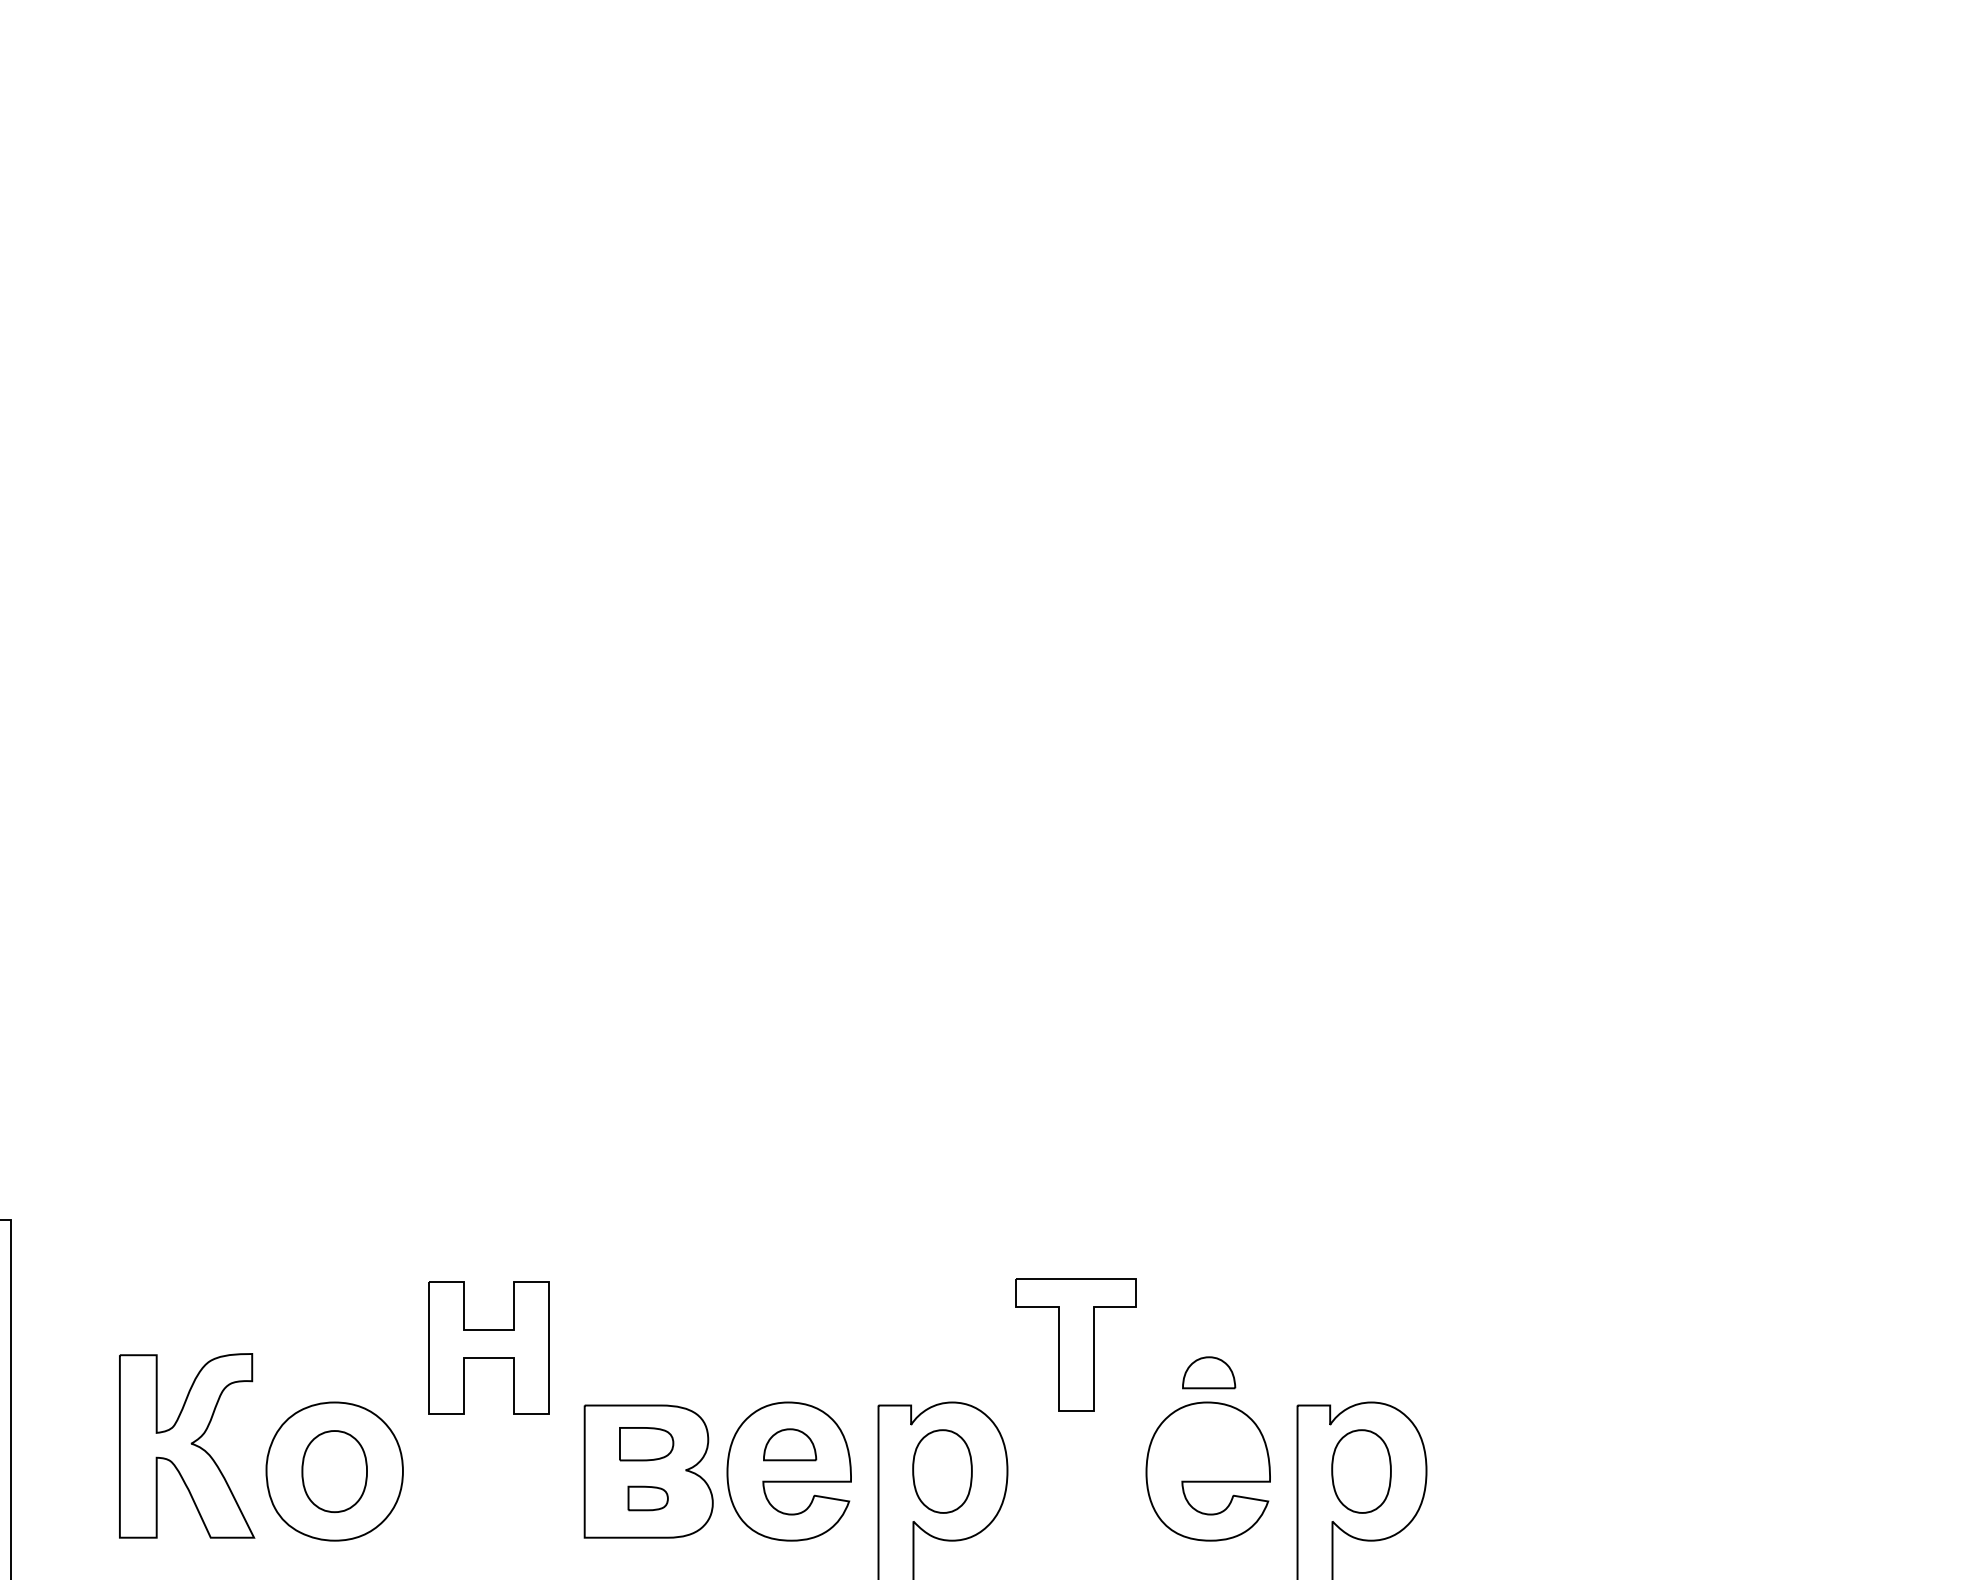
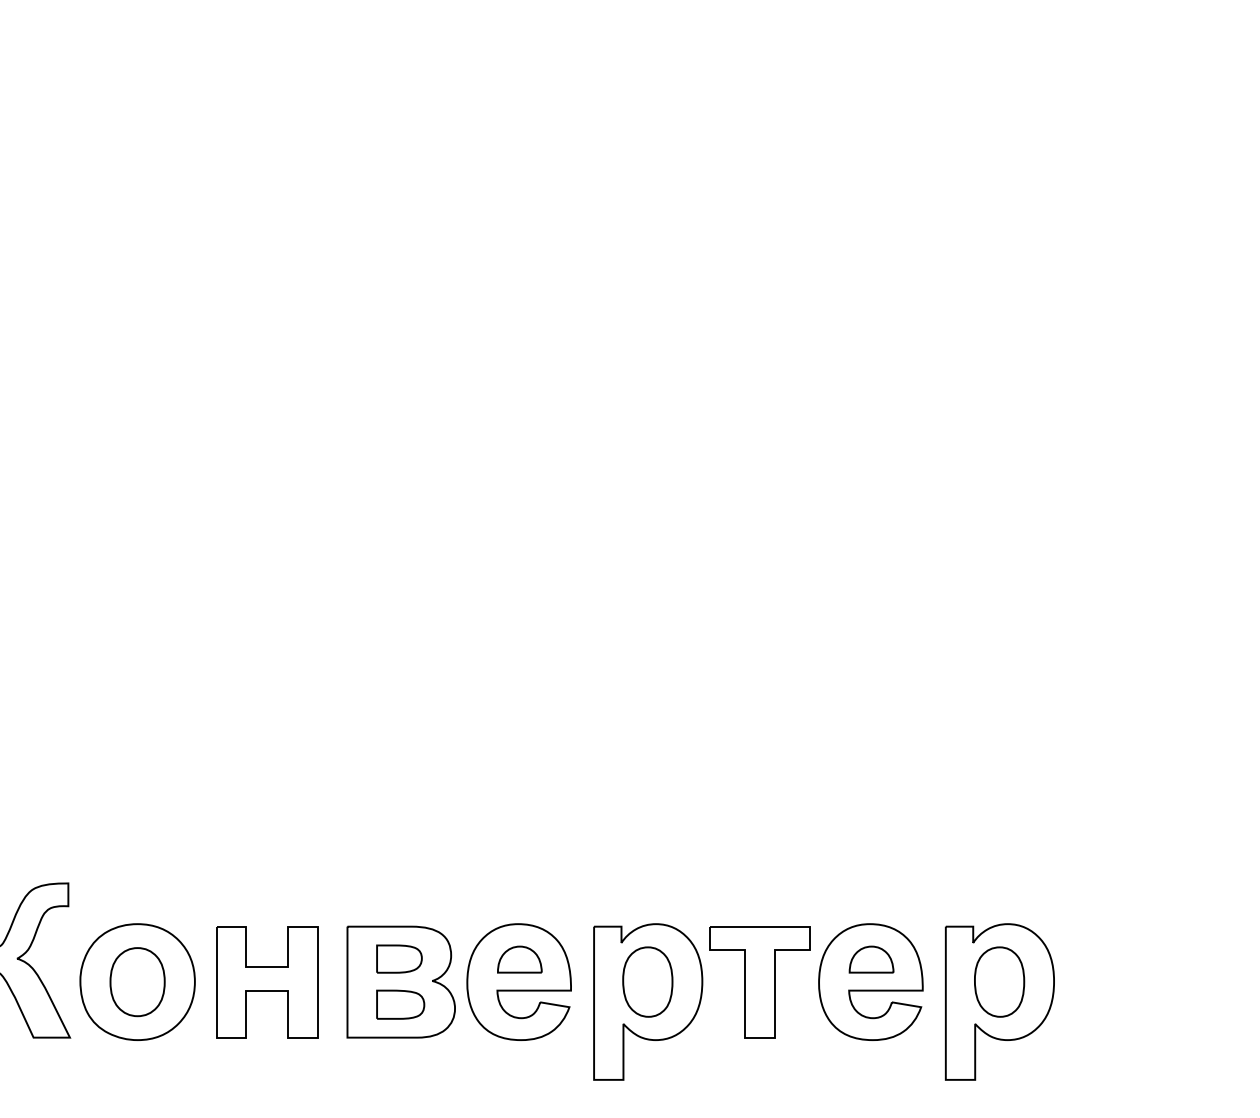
part: (1075, 1344) -> (759, 982), moved
part: (488, 1347) -> (266, 982), moved
part: (1209, 1372) -> (871, 959), moved
part: (648, 1498) -> (401, 1004), size x1.43

